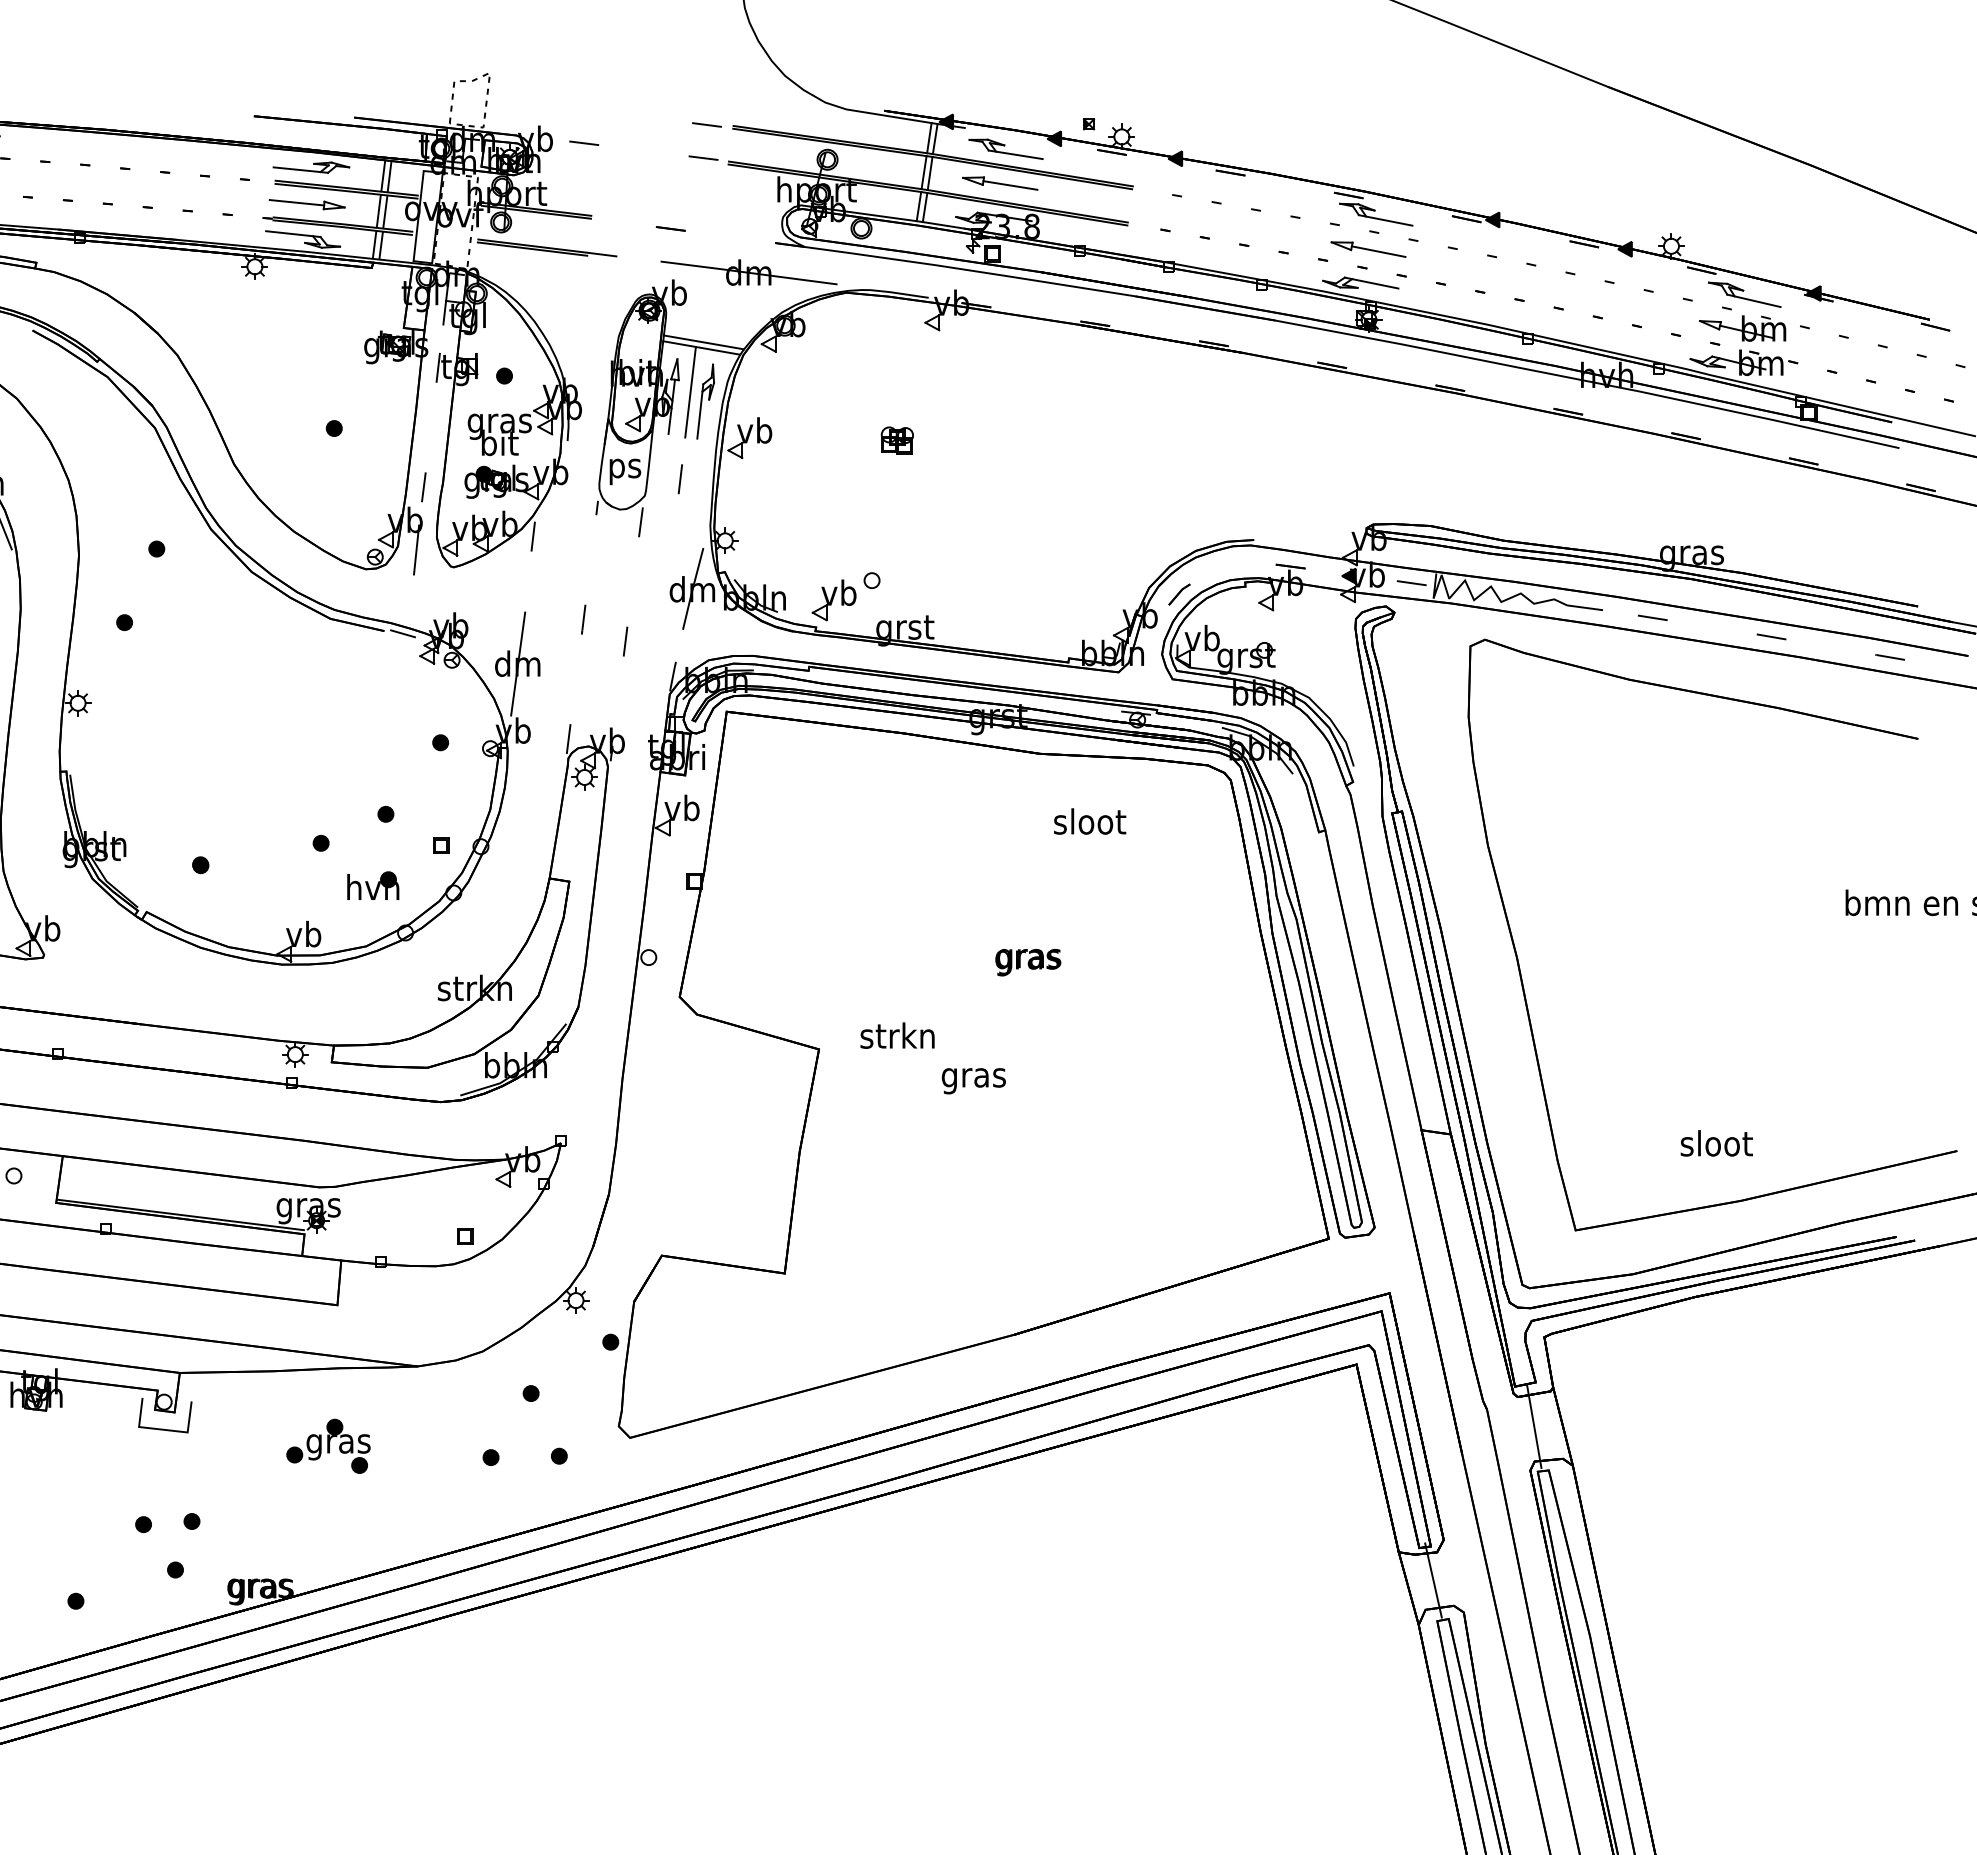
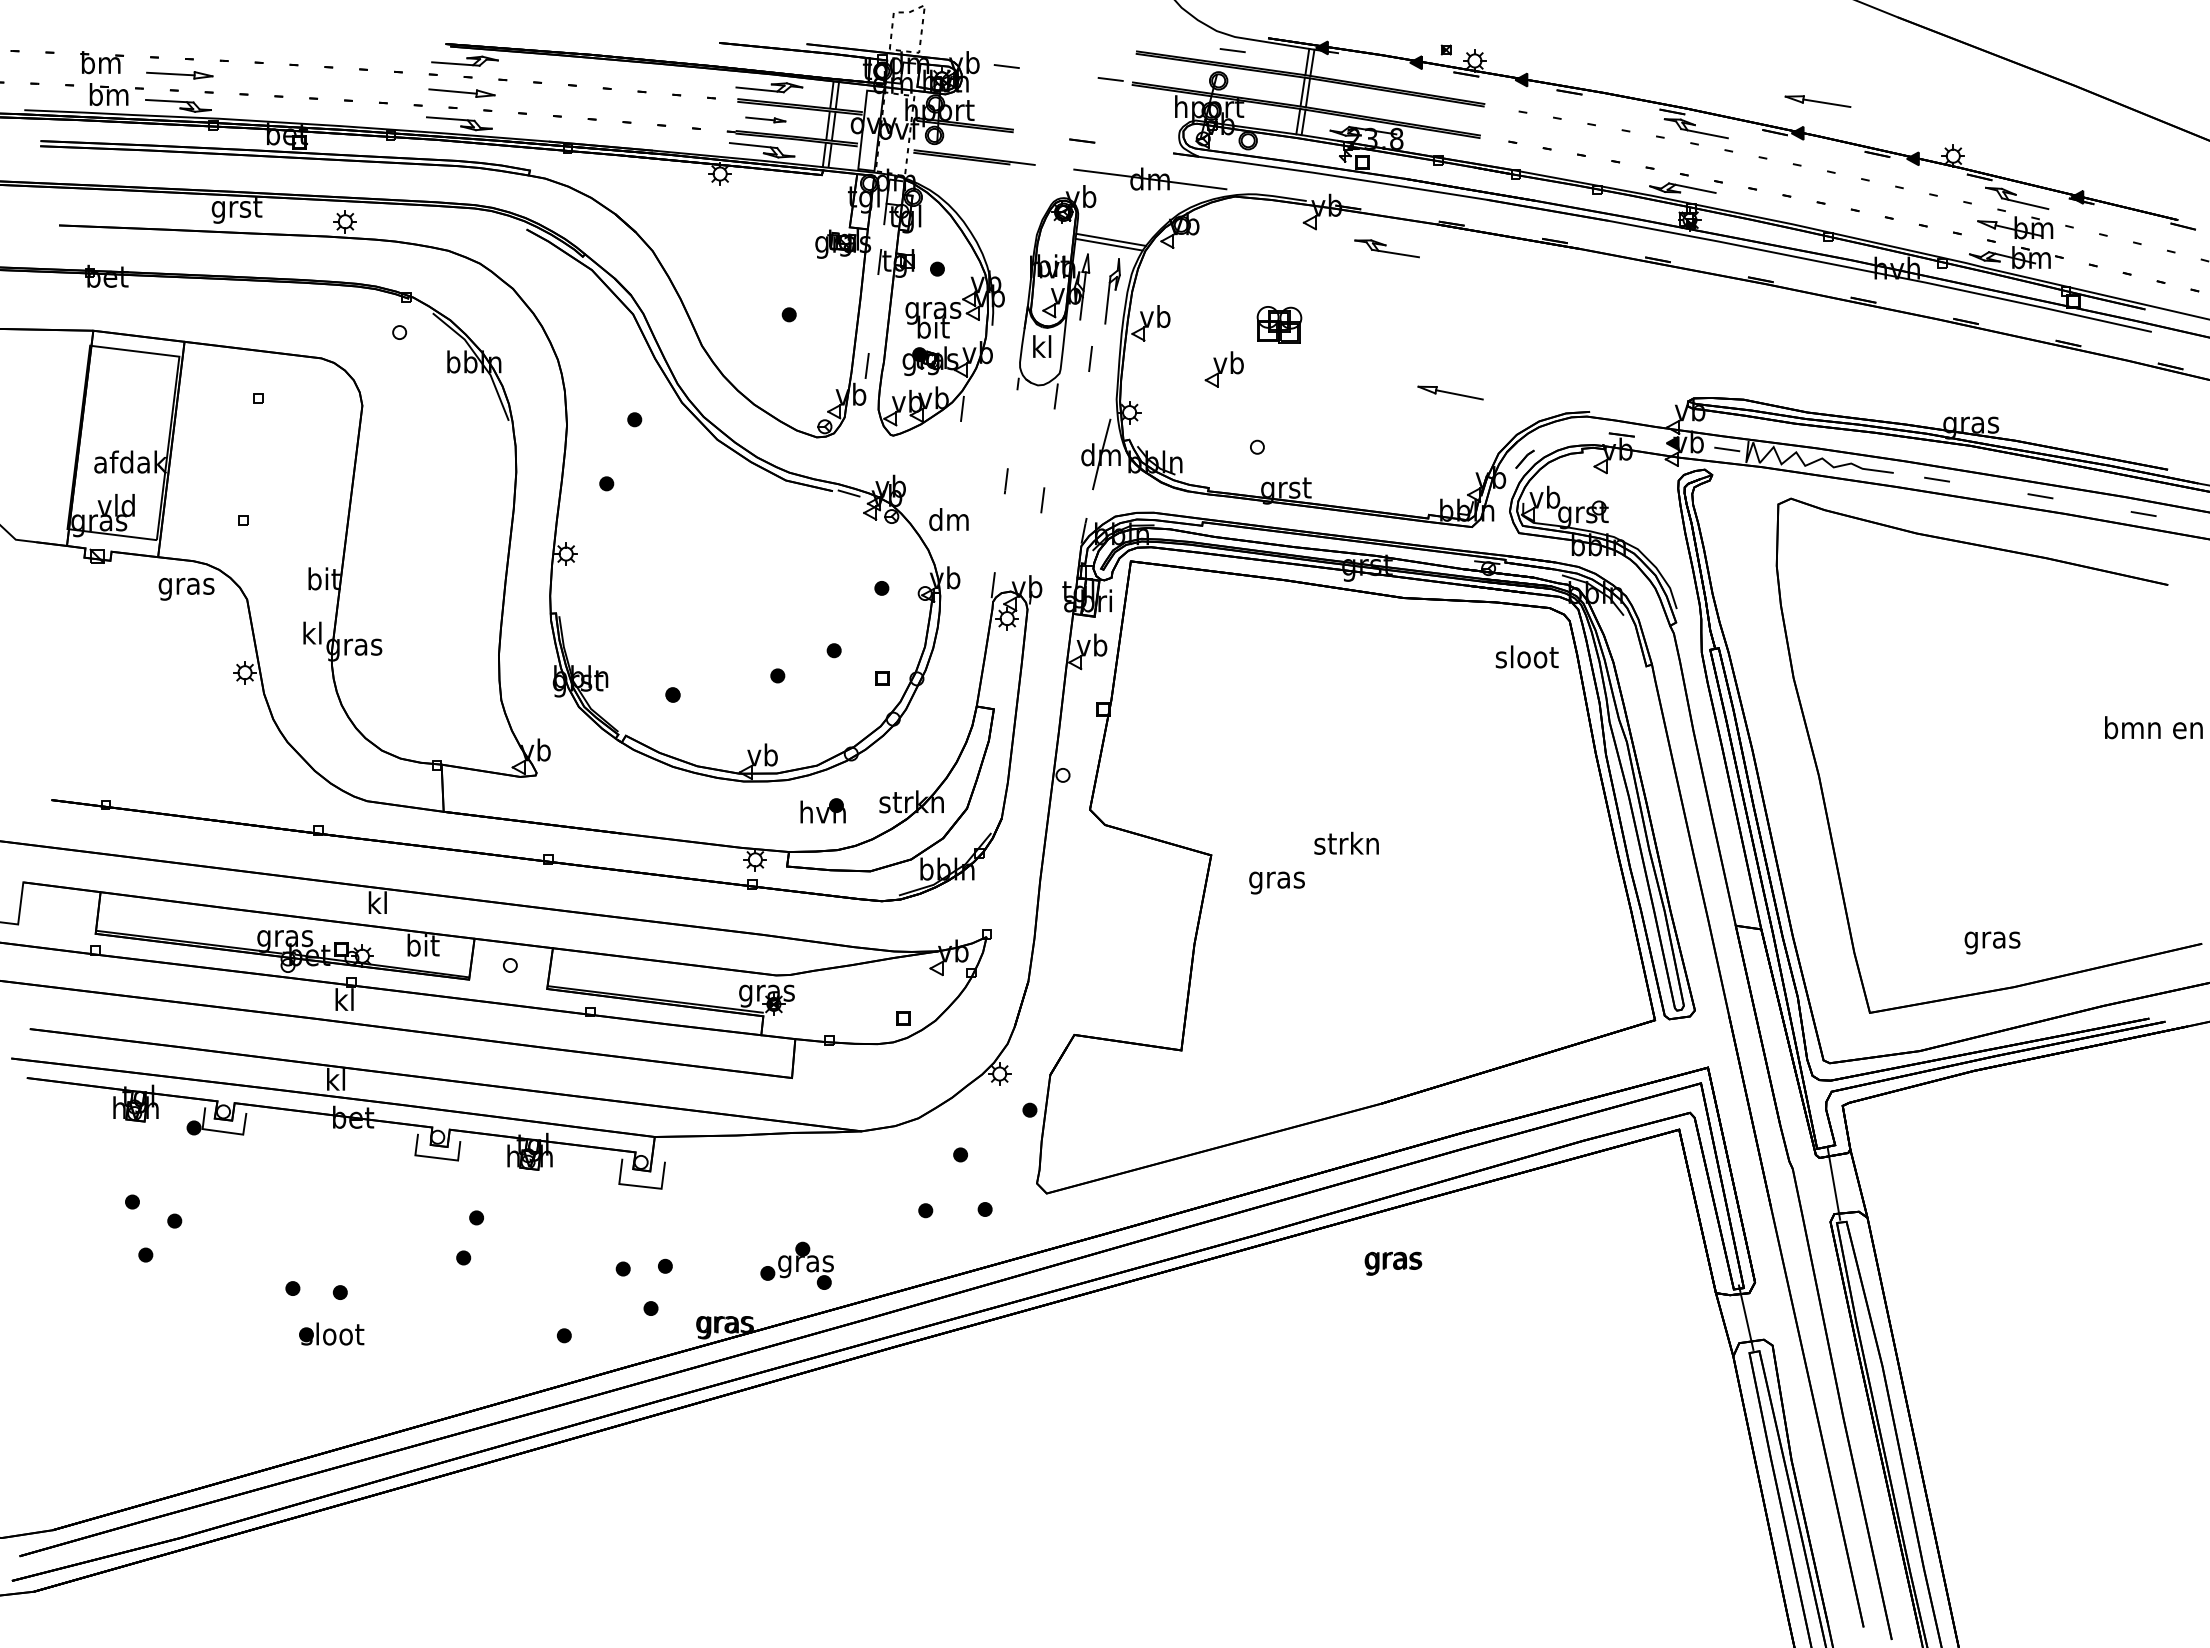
line: (706, 124) -> (1232, 50), moved
part: (1005, 149) -> (1386, 248), moved
part: (999, 183) -> (1817, 101), moved
part: (306, 204) -> (765, 119), size x0.6
part: (1368, 248) -> (1450, 392), moved
line: (689, 392) -> (1098, 283), removed
part: (897, 440) -> (1279, 325), size x1.6
text: (625, 468) -> (1042, 349), ps -> kl
line: (416, 549) -> (860, 420), removed
part: (833, 600) -> (1223, 369), moved
line: (518, 663) -> (949, 519), removed
text: (1089, 821) -> (1526, 656), moved
part: (372, 885) -> (822, 810), moved
text: (1028, 962) -> (1393, 1263), moved
text: (897, 1034) -> (1346, 842), moved
text: (973, 1080) -> (1276, 882), moved
text: (1716, 1146) -> (1992, 939), sloot -> gras
part: (327, 1445) -> (796, 1265), moved

